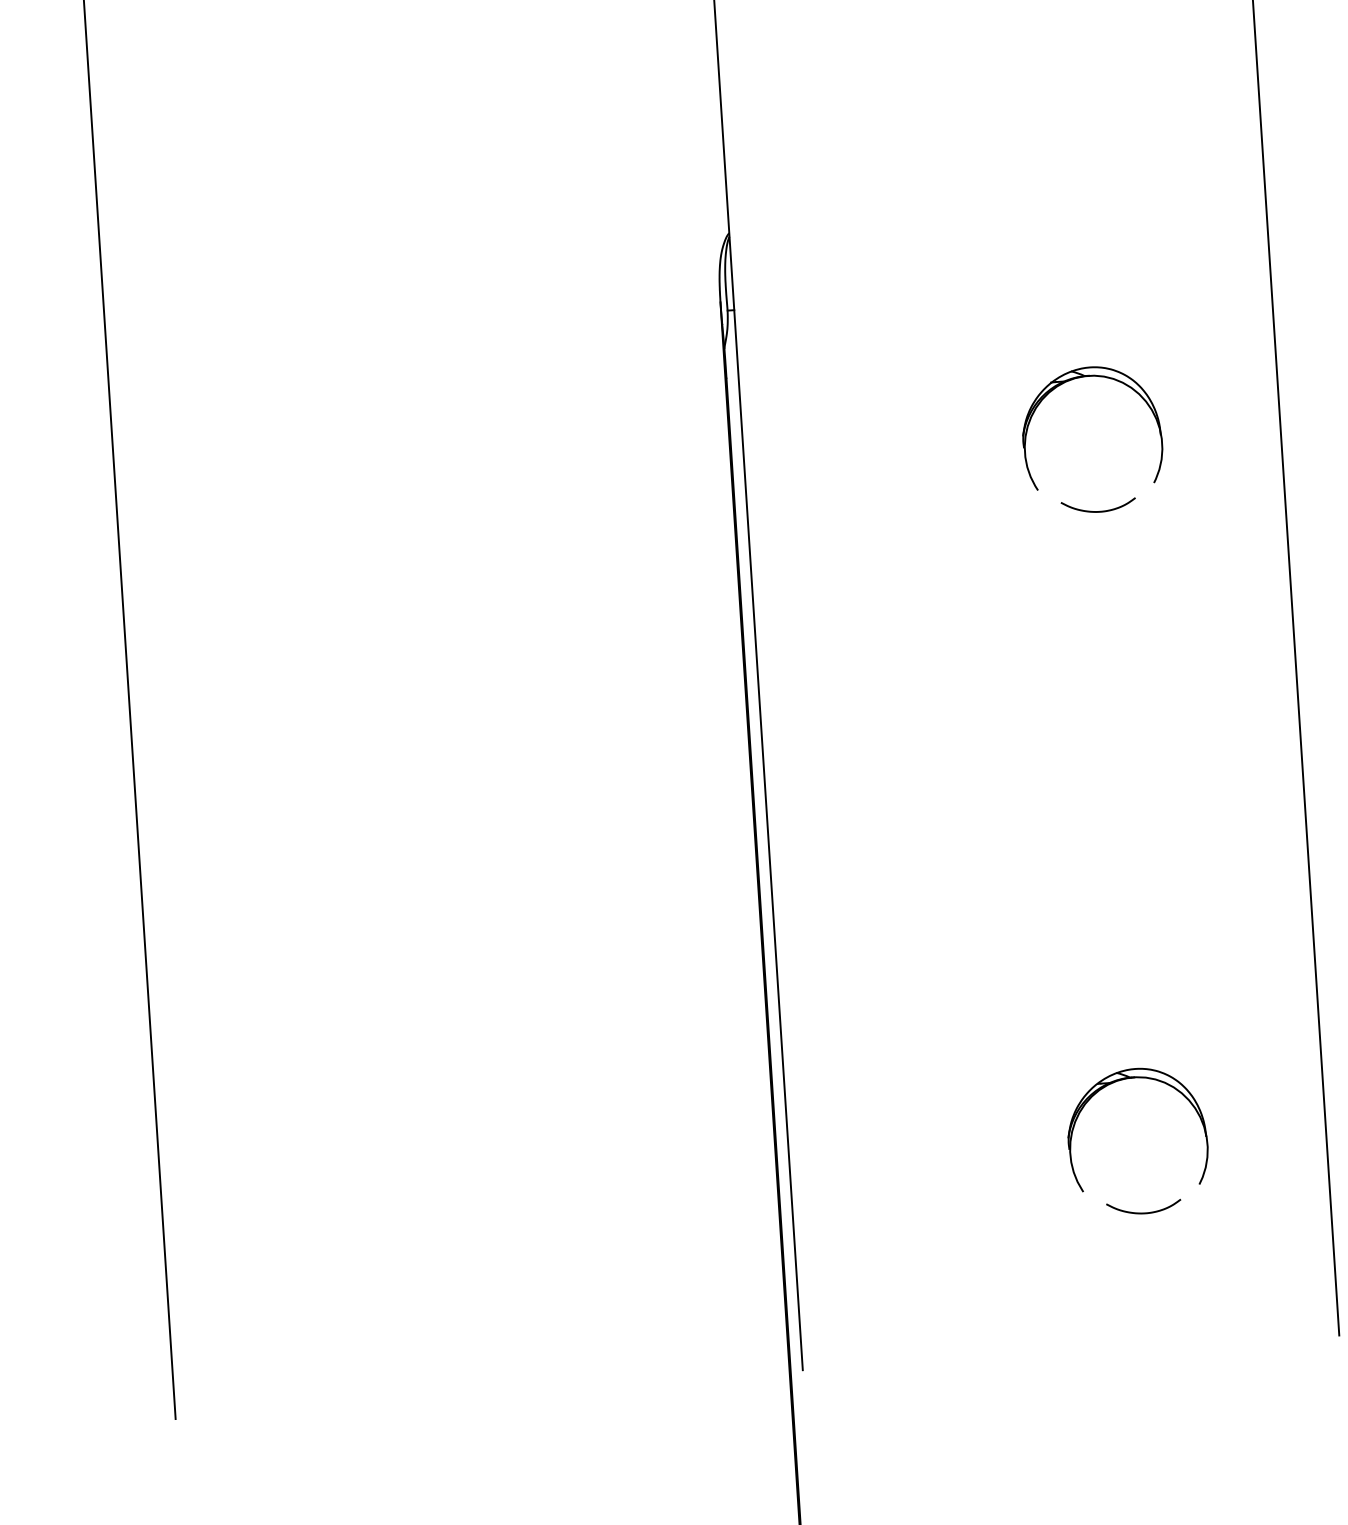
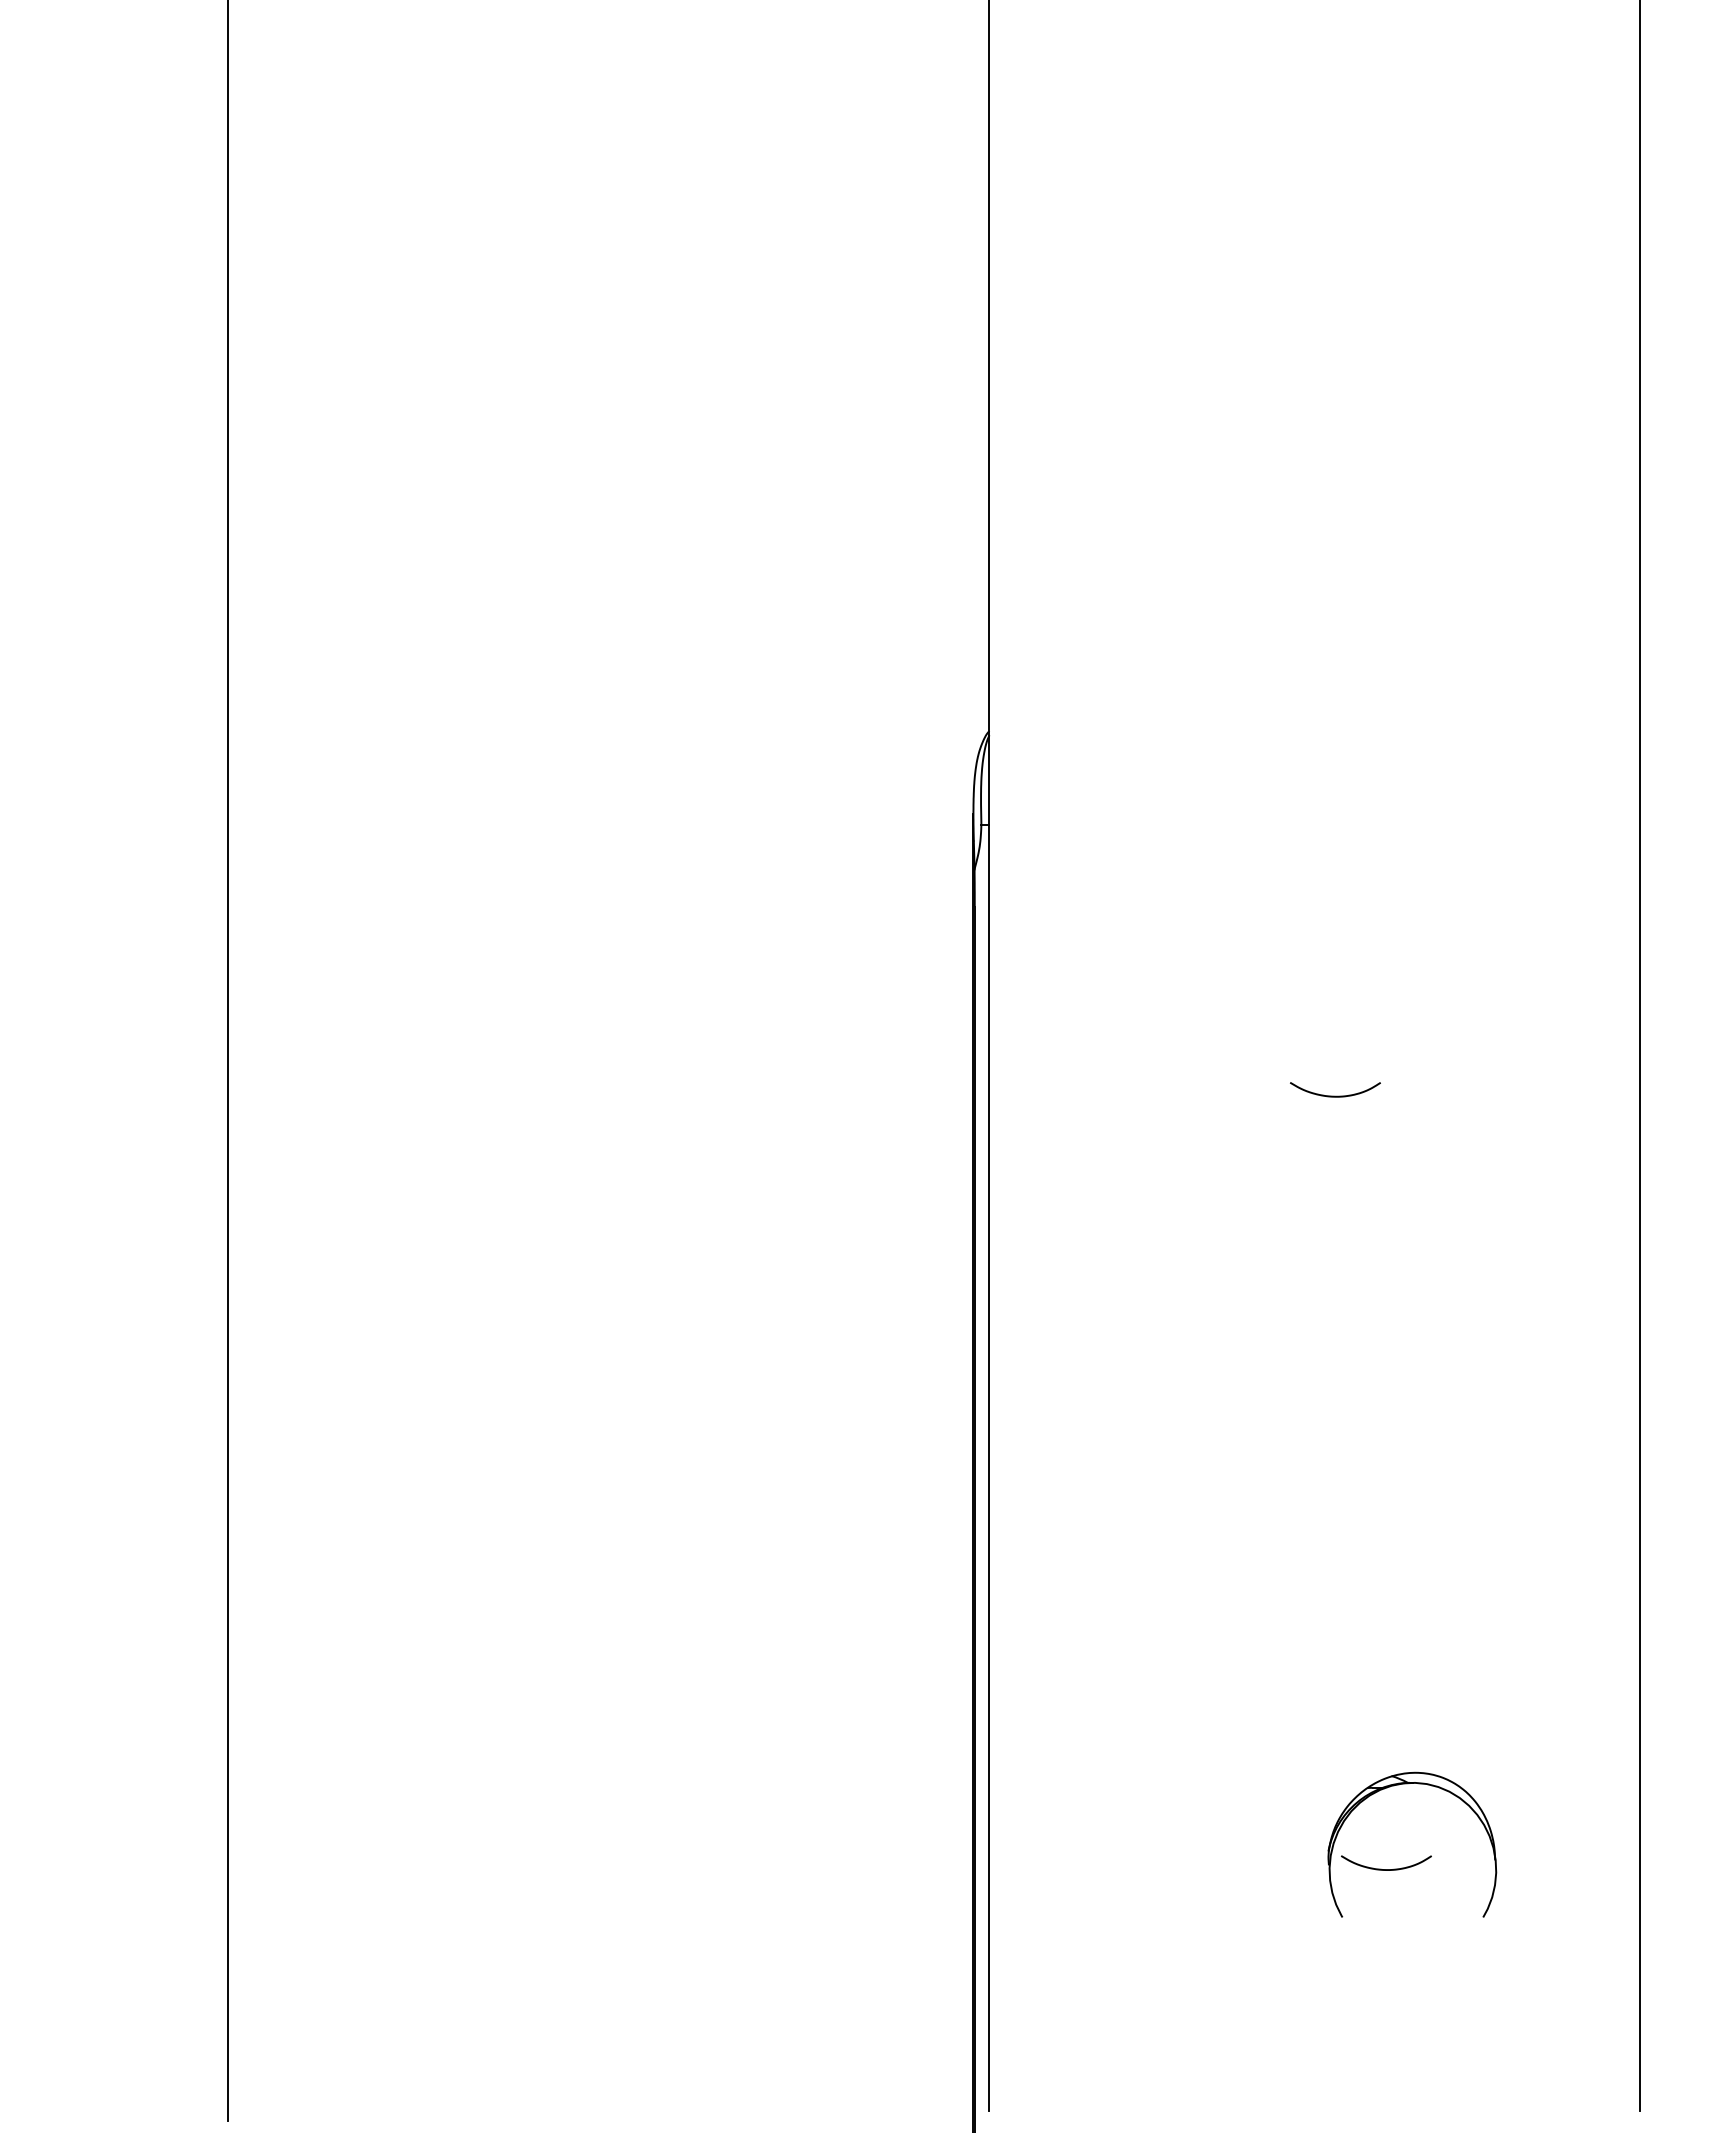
part: (1082, 377) -> (1404, 933), removed
curve: (1098, 510) -> (1335, 1095), moved
curve: (1144, 1212) -> (1386, 1869), moved

